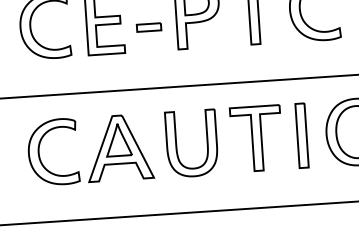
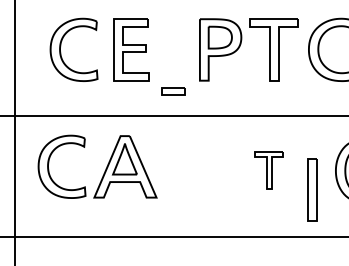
part: (149, 27) -> (173, 91), moved
part: (302, 135) -> (312, 189), moved
part: (256, 138) -> (268, 170), size x0.6
part: (176, 144) -> (192, 171), removed
part: (98, 150) -> (105, 168), moved

